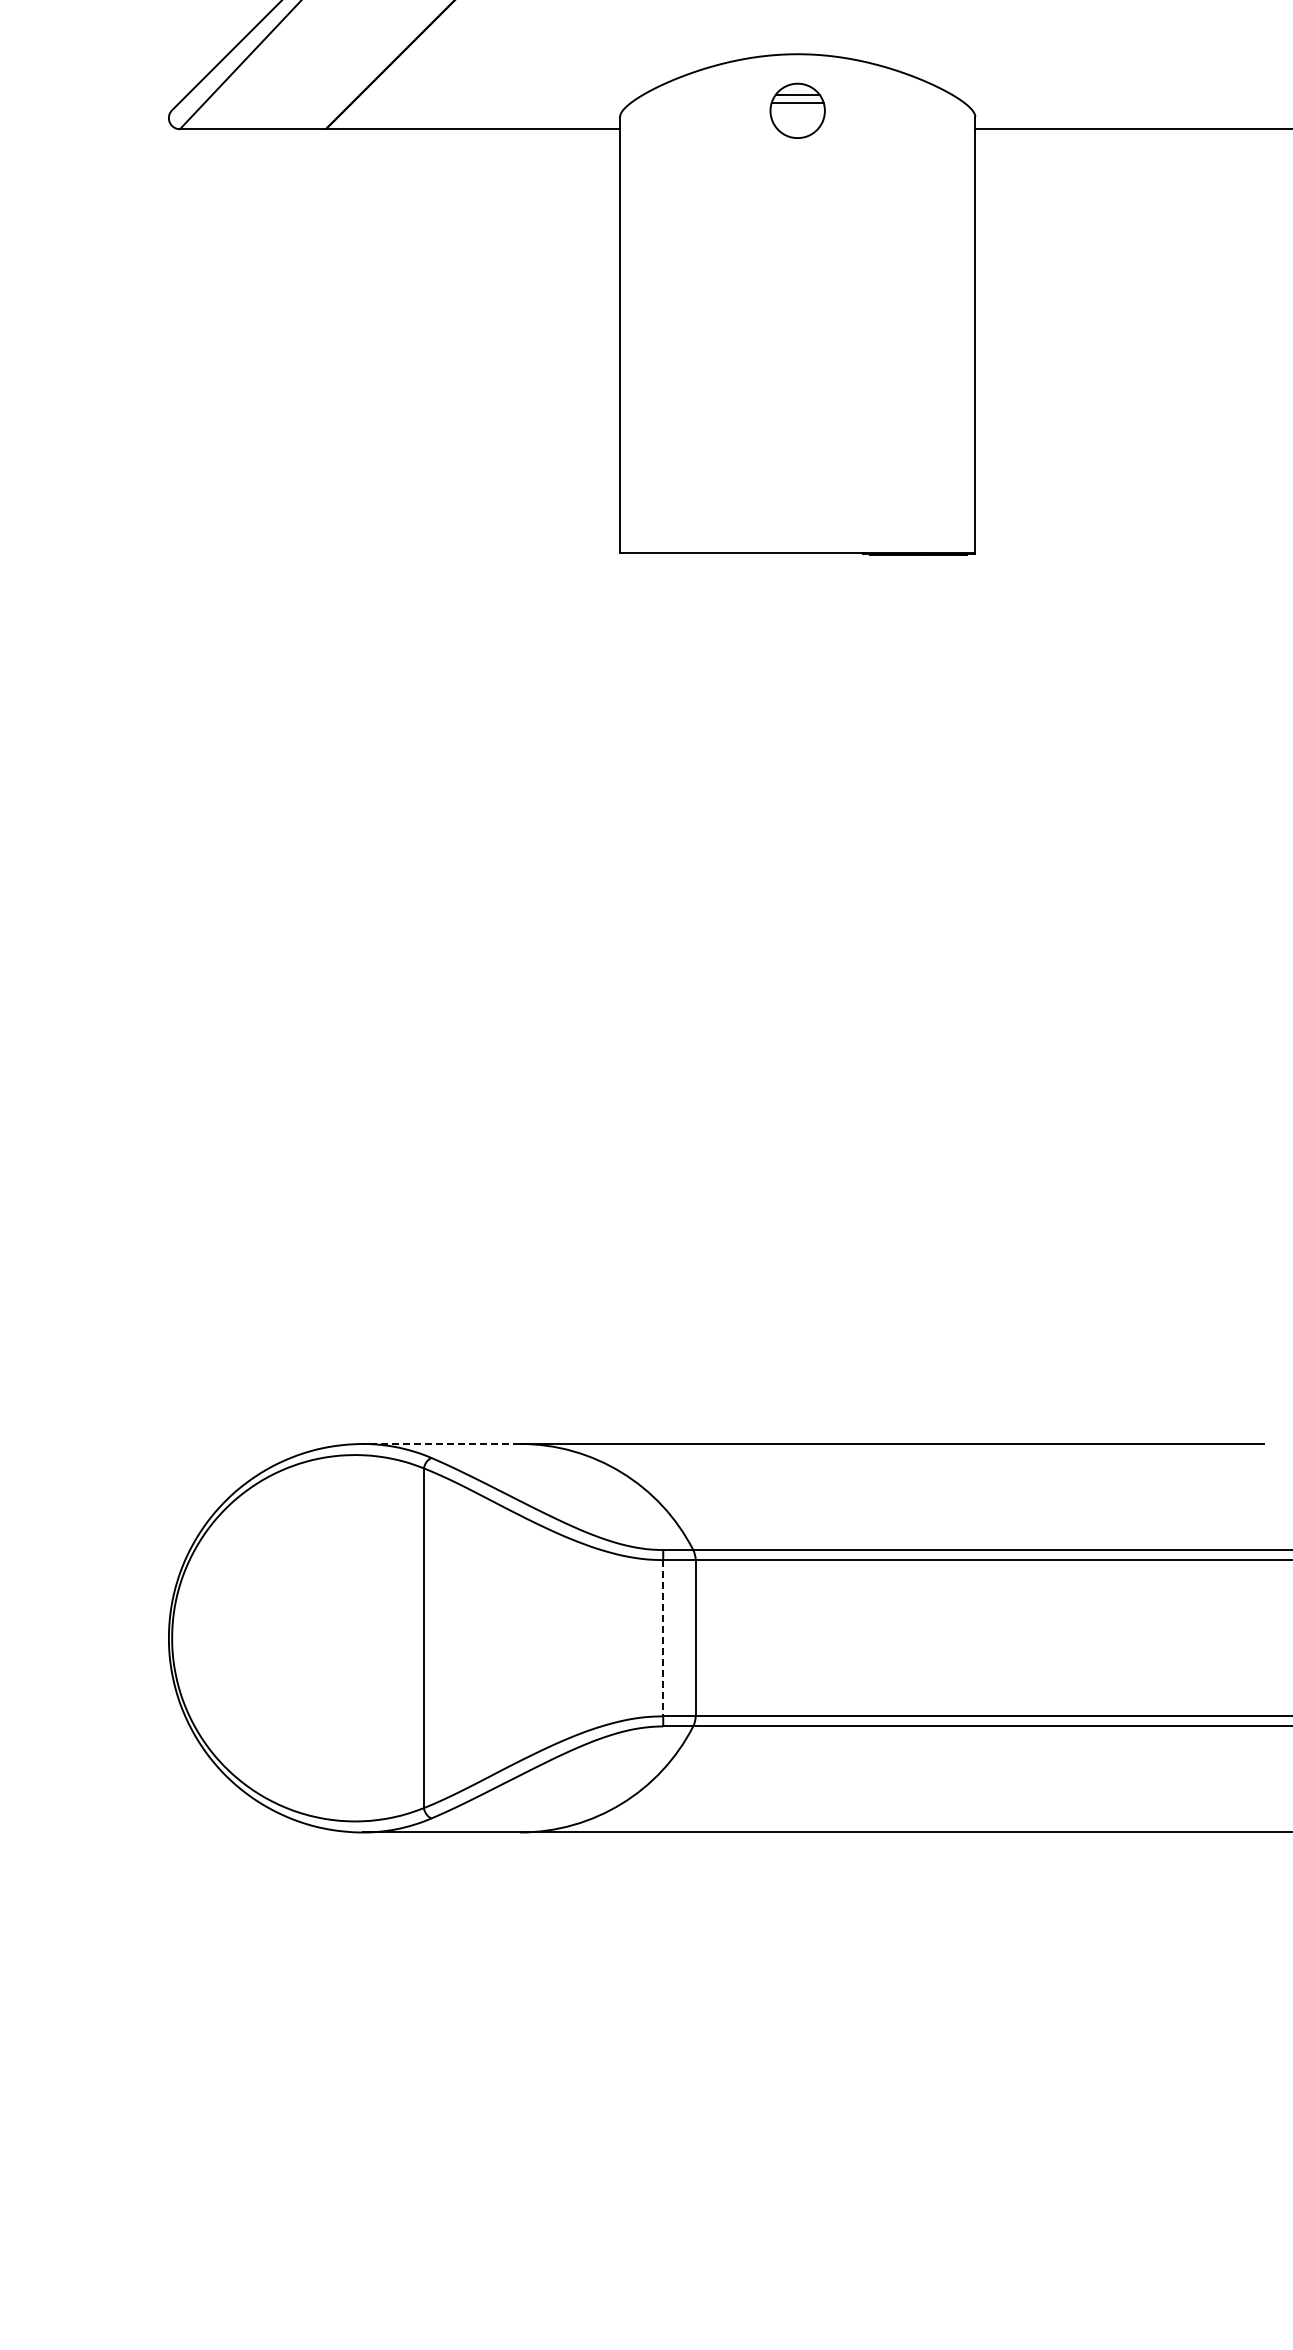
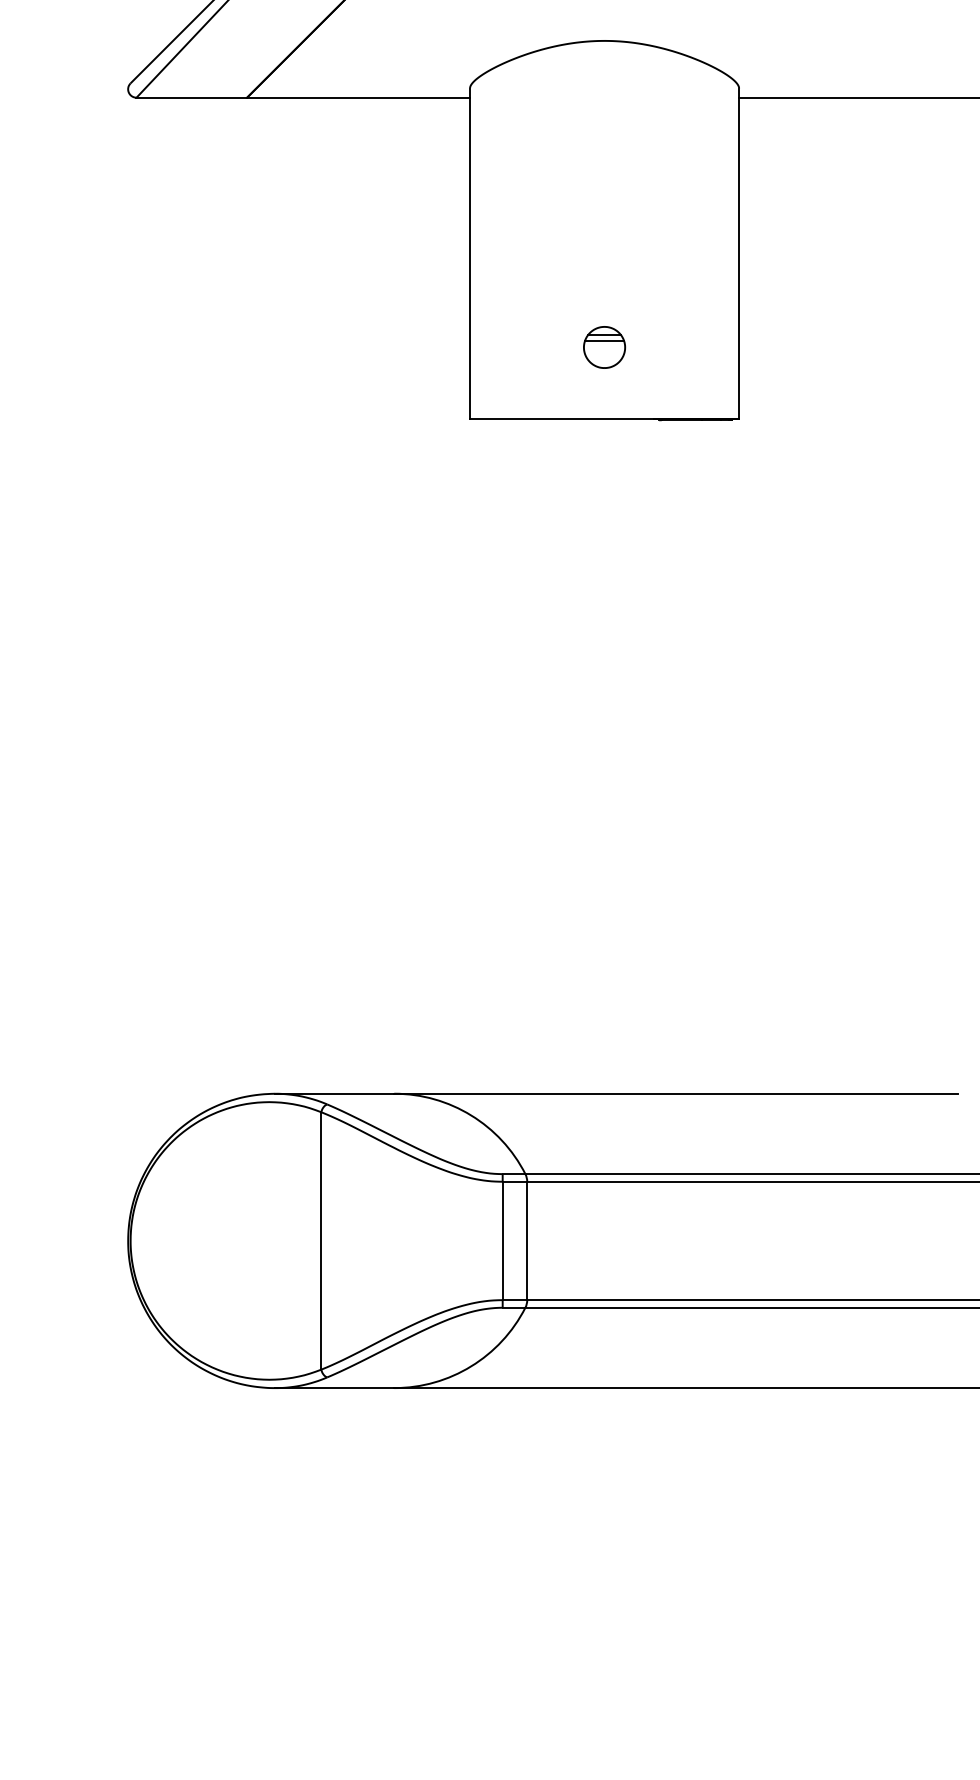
part: (797, 110) -> (604, 347), moved
line: (441, 1443) -> (334, 1093), dashed -> solid
line: (663, 1638) -> (502, 1241), dashed -> solid

